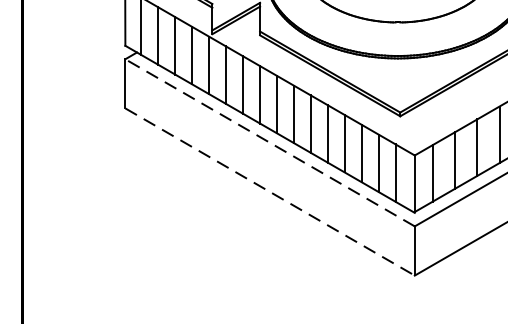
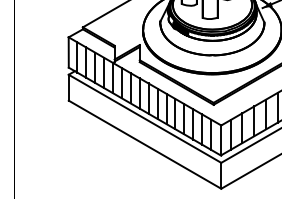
line: (269, 142) -> (144, 118), dashed -> solid
line: (270, 191) -> (145, 144), dashed -> solid

